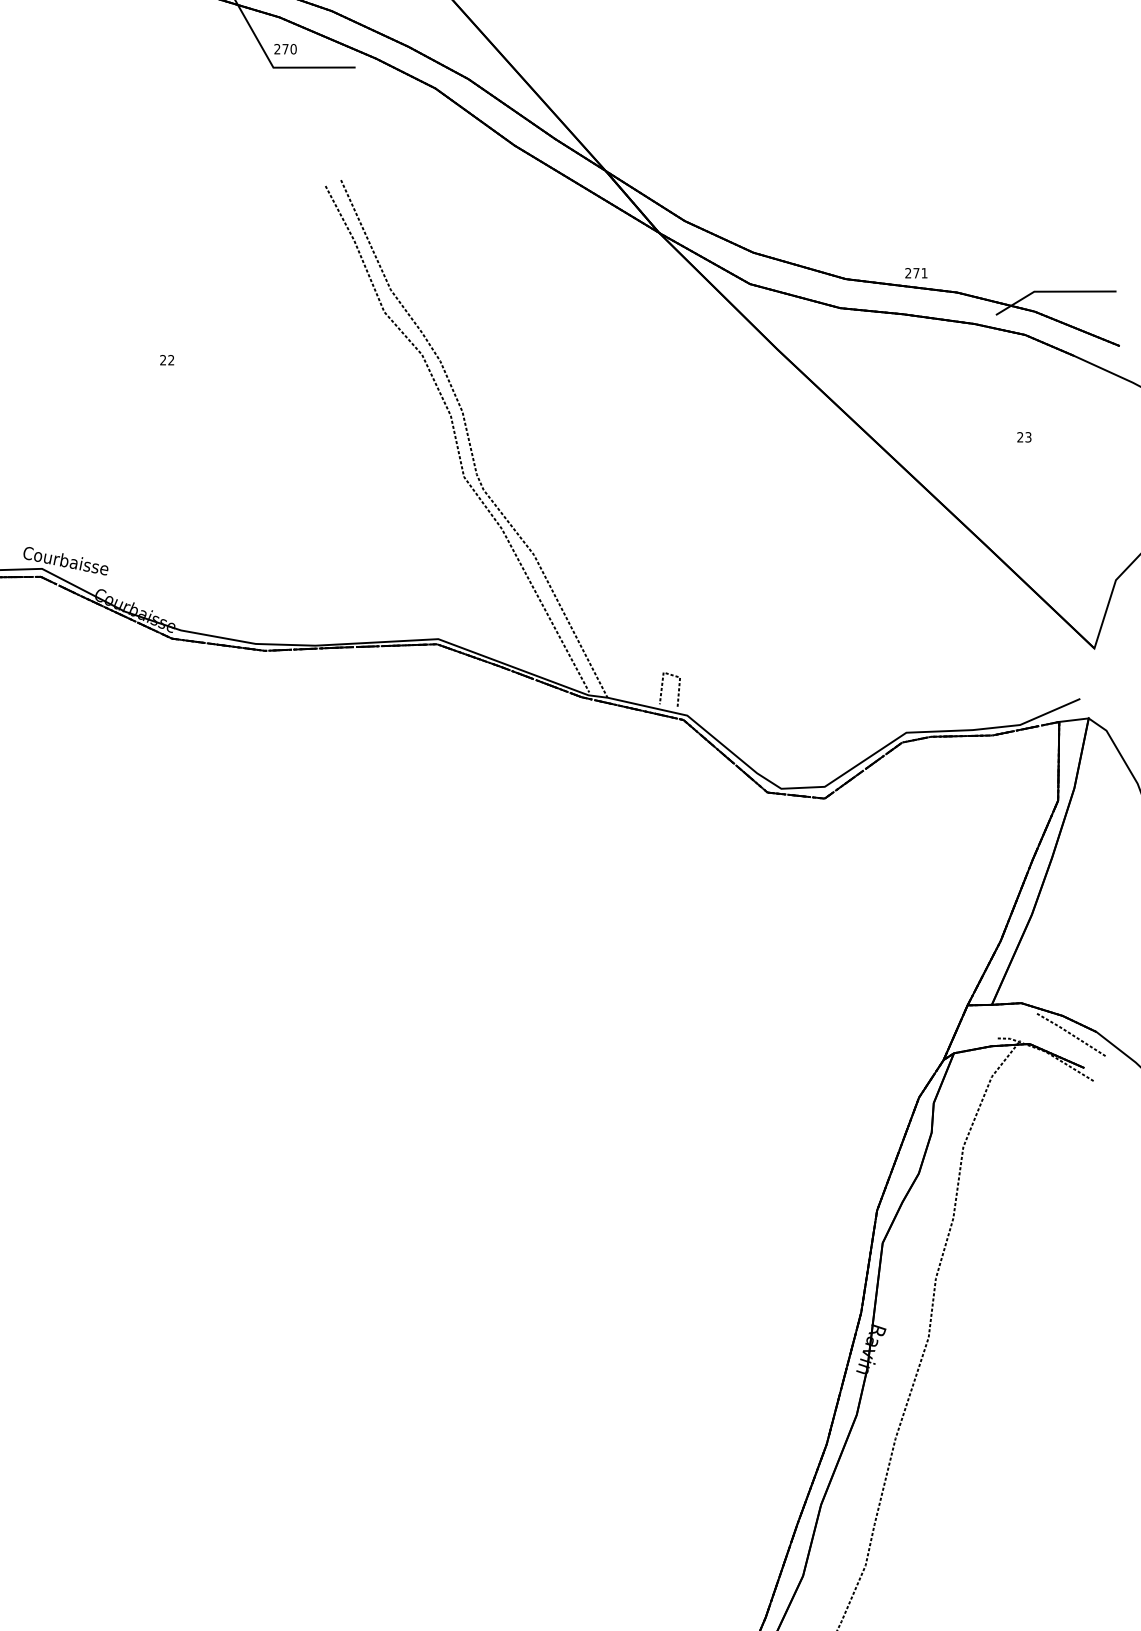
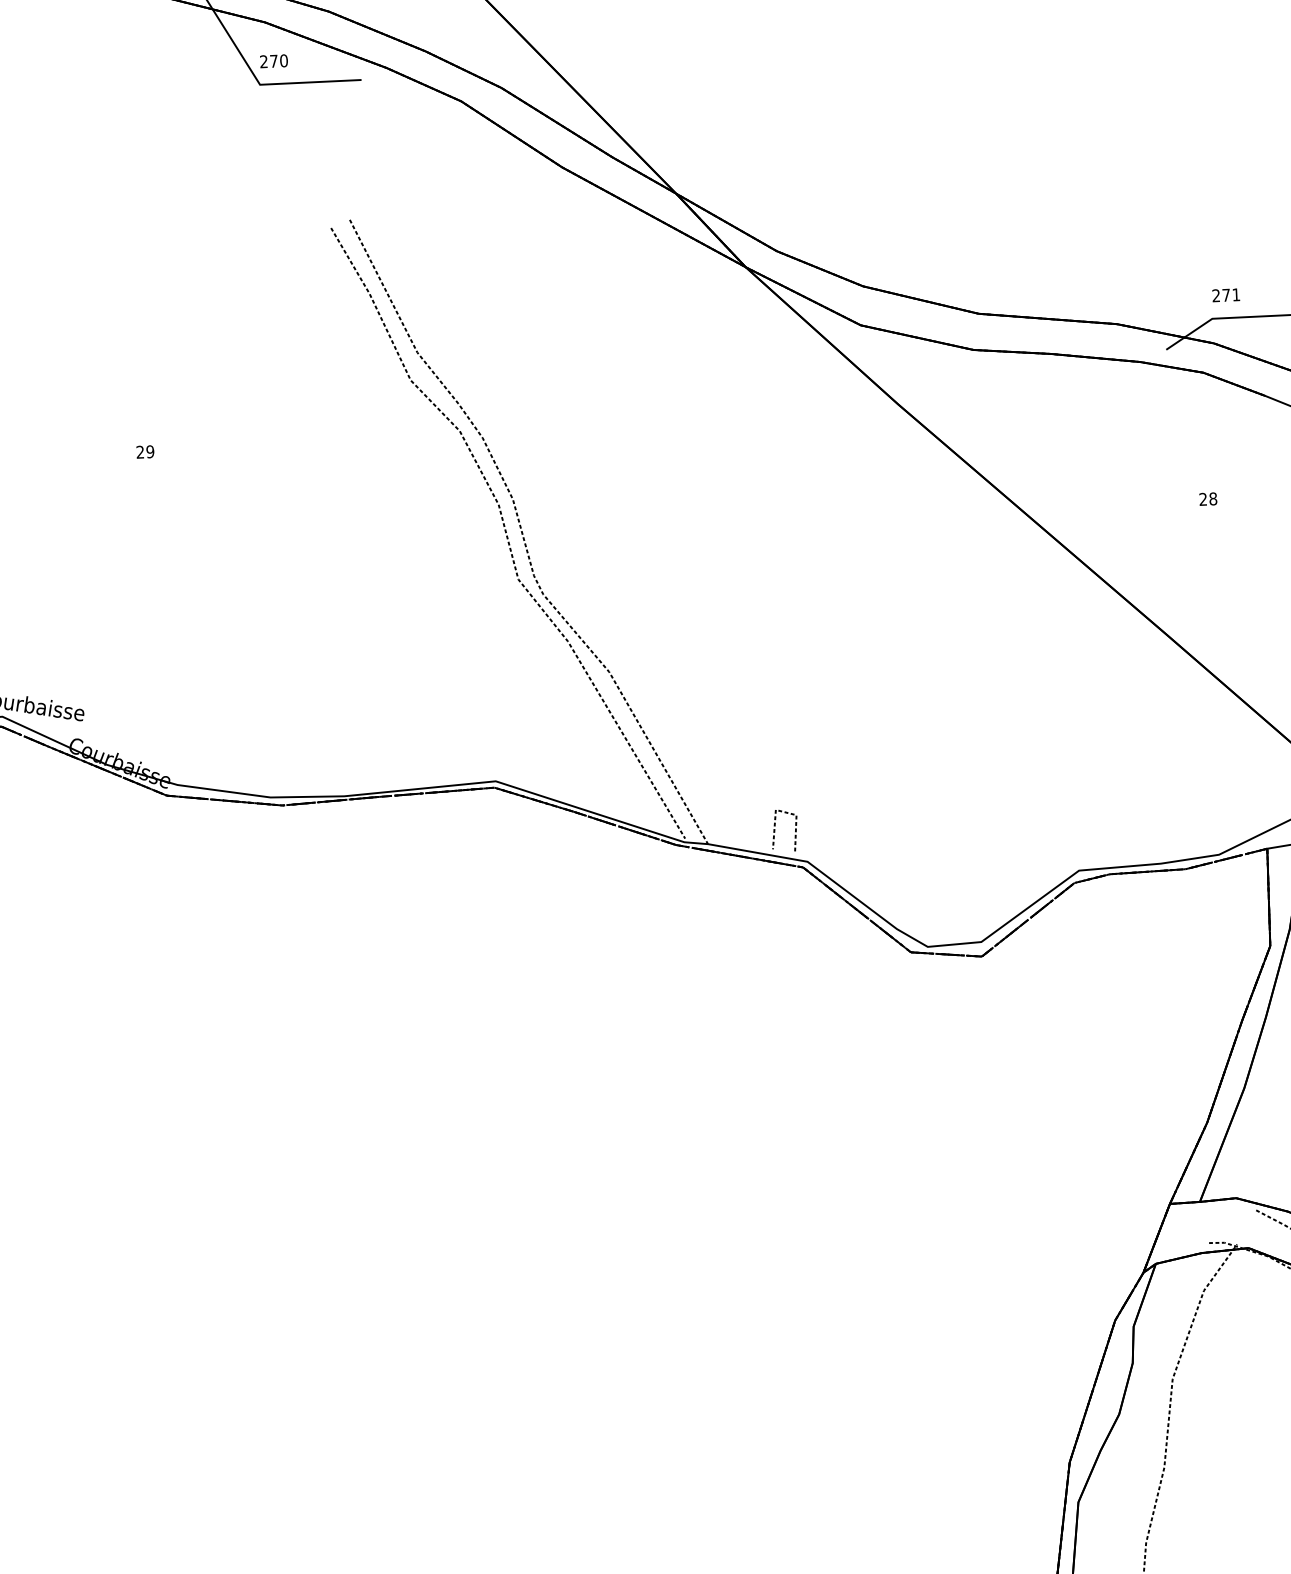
text: (916, 273) -> (1226, 295), moved
text: (171, 360) -> (150, 452), 22 -> 29
text: (1028, 437) -> (1213, 499), 23 -> 28

